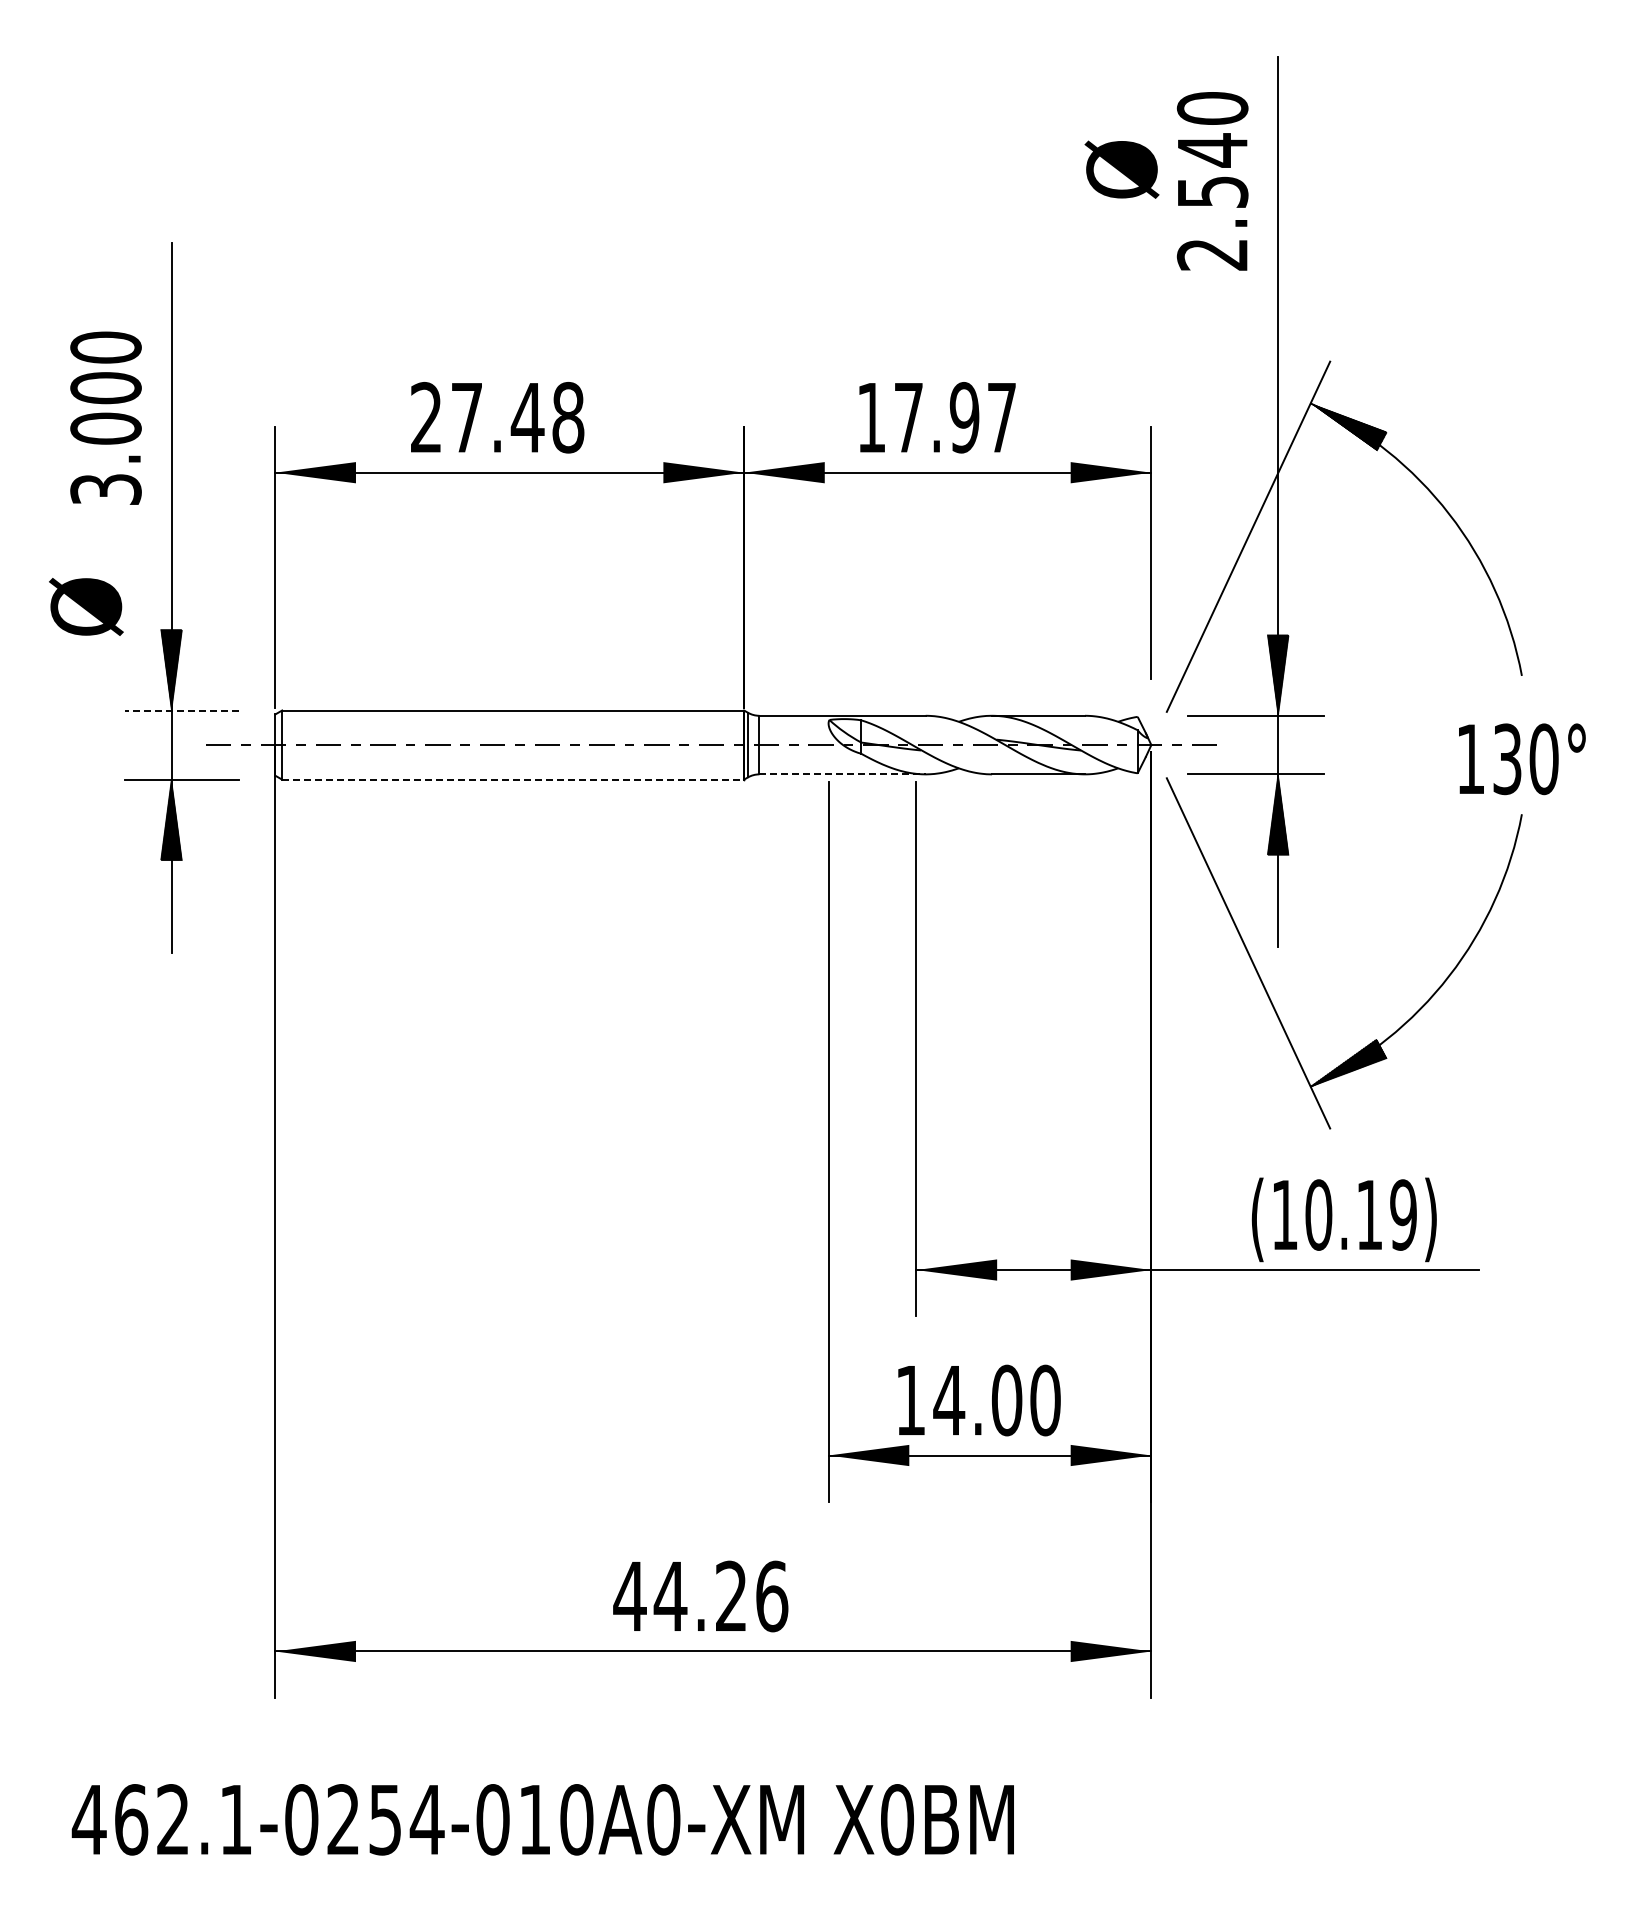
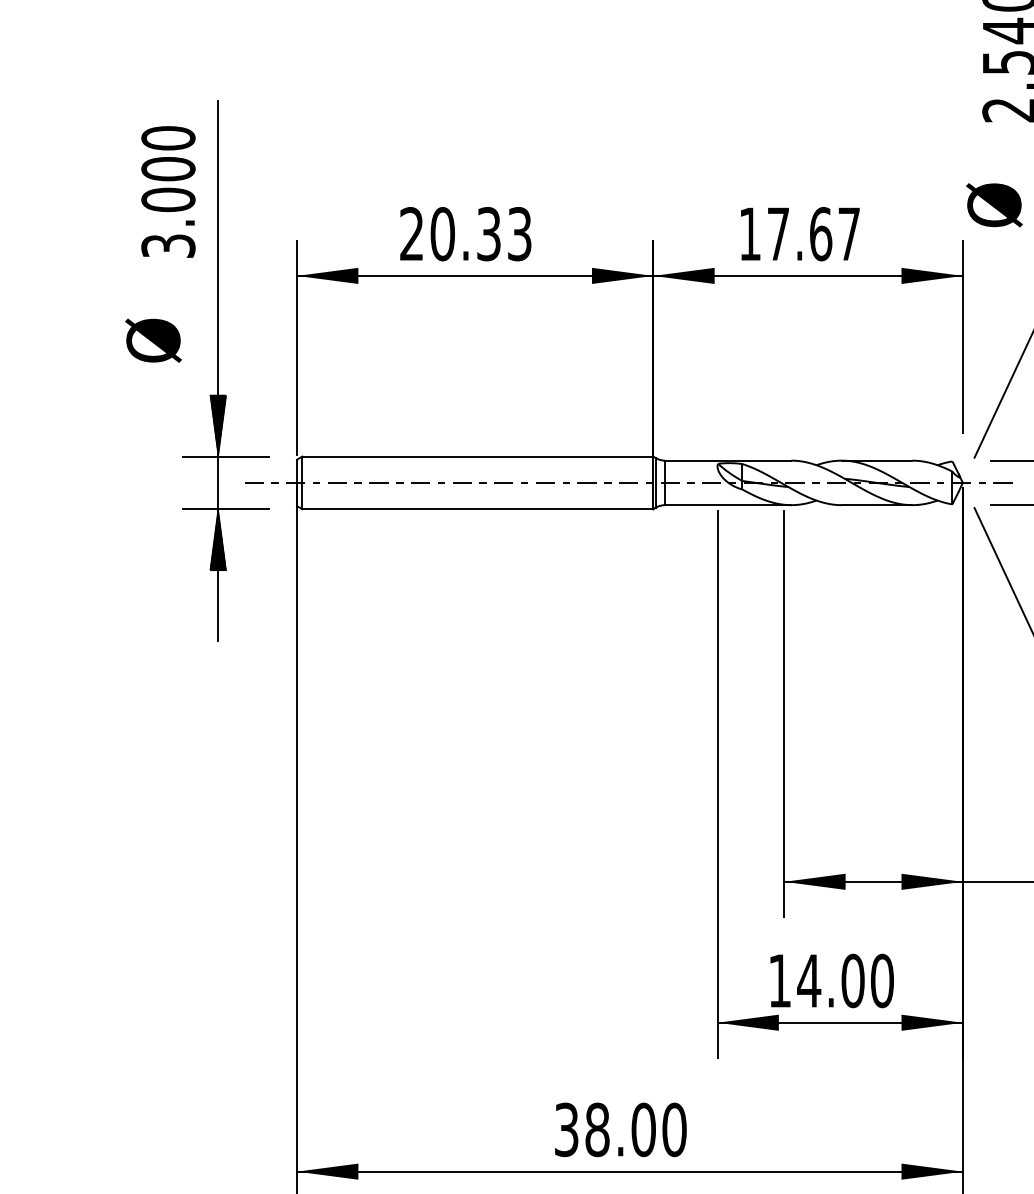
text: (1121, 169) -> (994, 205), moved
text: (105, 417) -> (168, 191), moved
text: (517, 417) -> (481, 233), 27.48 -> 20.33
text: (964, 417) -> (820, 233), 17.97 -> 17.67
text: (86, 606) -> (153, 340), moved
line: (182, 710) -> (226, 456), dashed -> solid
line: (843, 774) -> (728, 505), dashed -> solid
line: (513, 779) -> (478, 509), dashed -> solid
text: (700, 1596) -> (620, 1129), 44.26 -> 38.00

